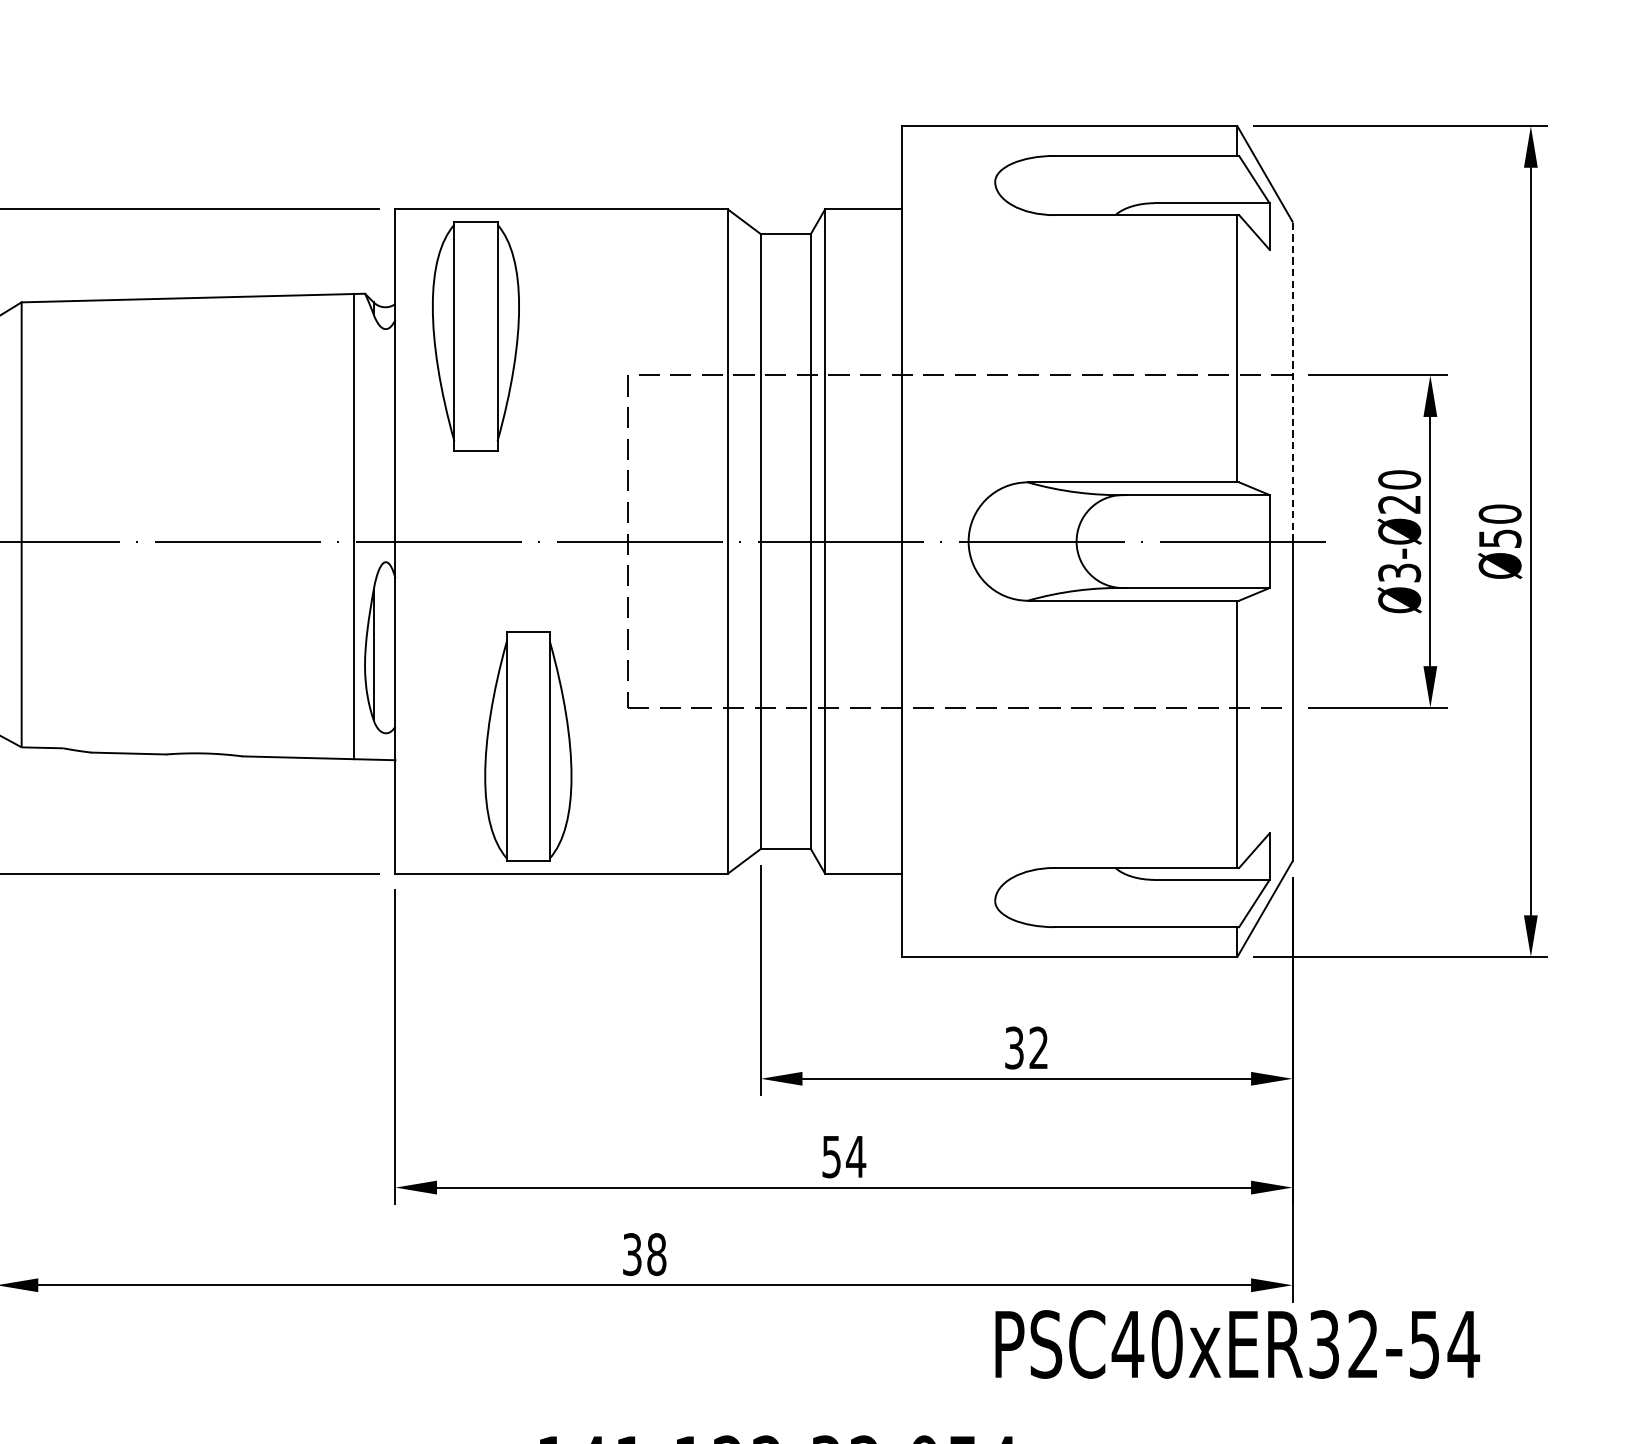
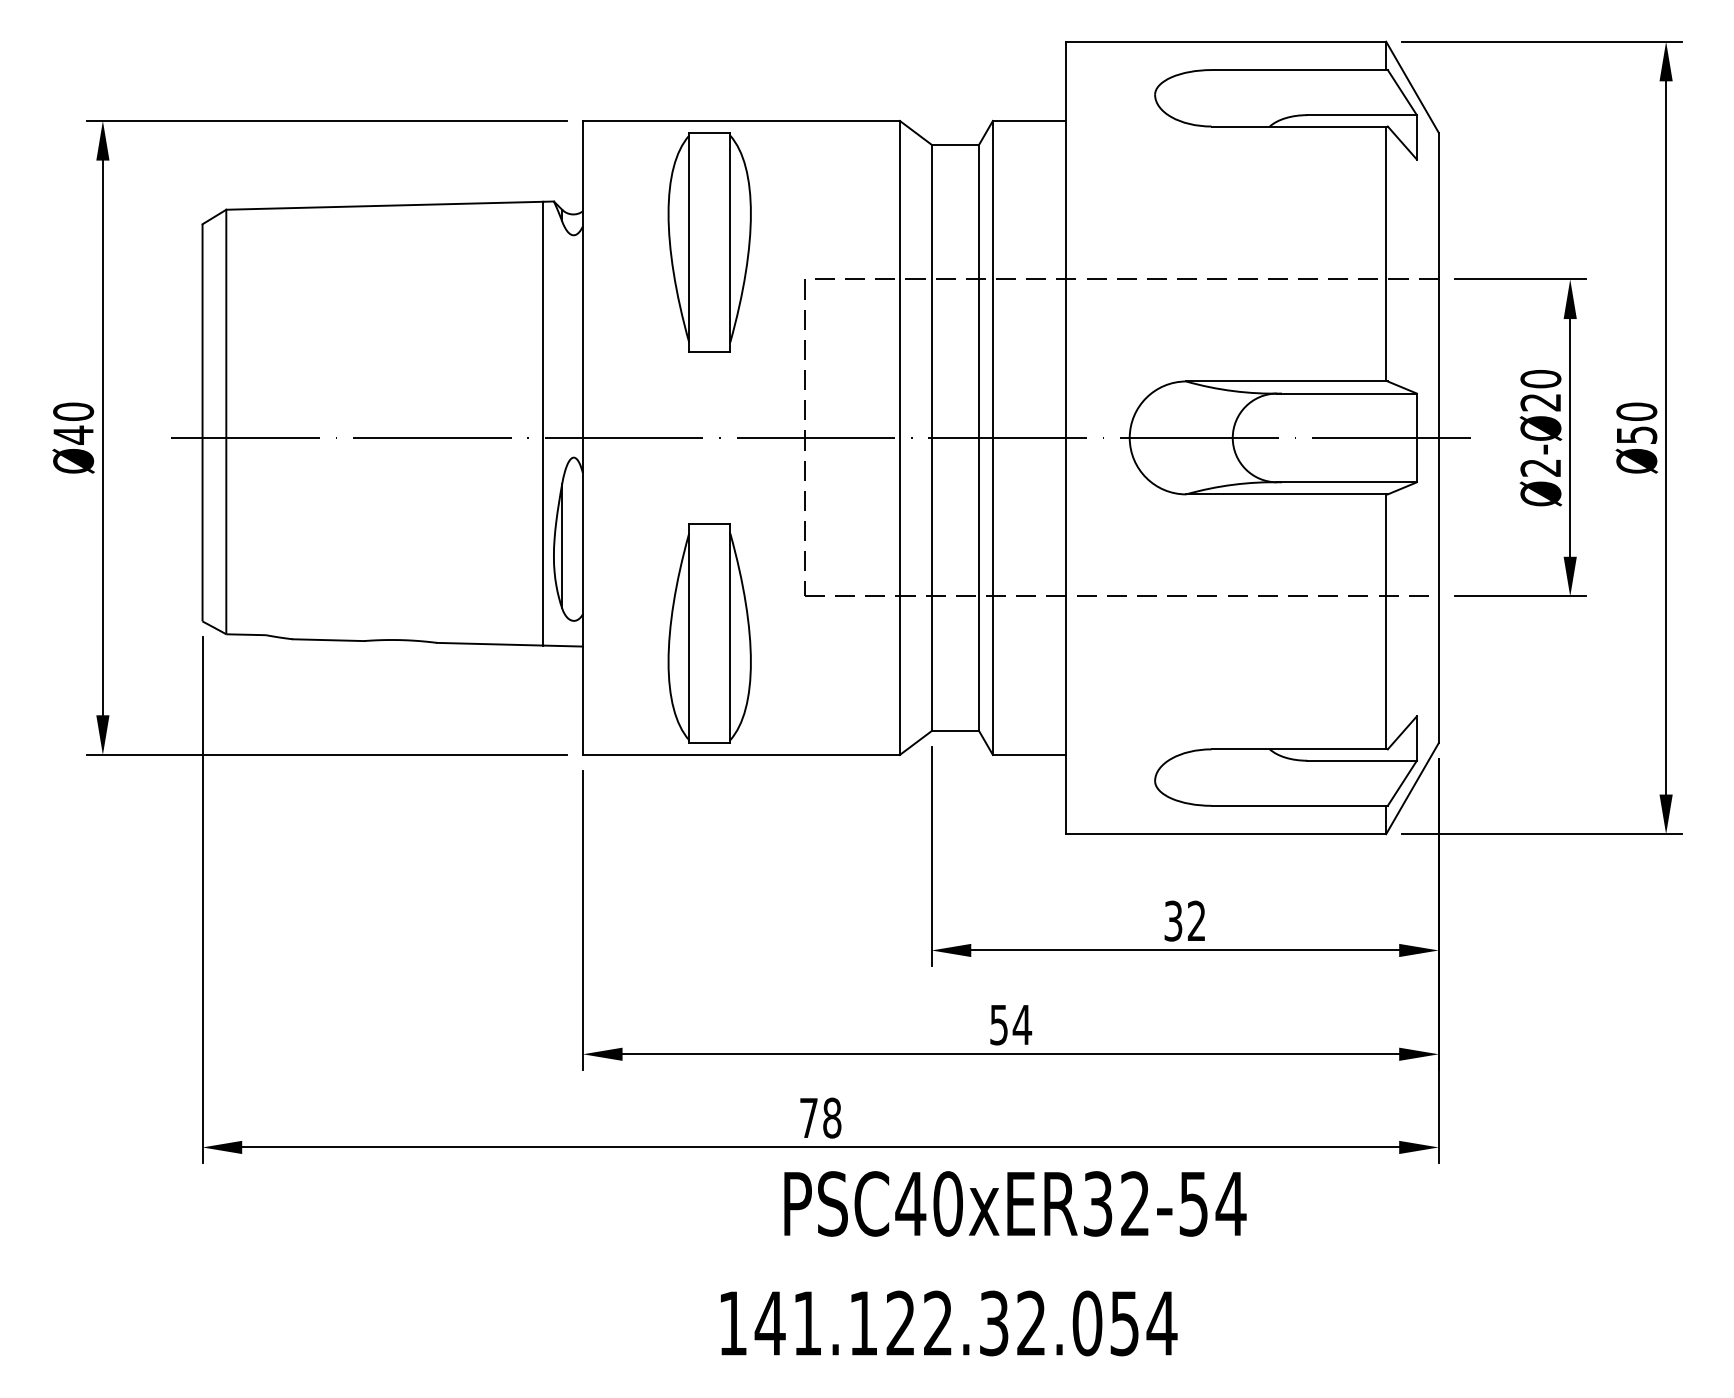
part: (475, 336) -> (709, 242), moved
line: (1292, 381) -> (1438, 285), dashed -> solid
text: (1399, 572) -> (1540, 467), Ø3-Ø20 -> Ø2-Ø20
text: (631, 1253) -> (808, 1117), 38 -> 78
text: (1237, 1344) -> (1015, 1203), moved

